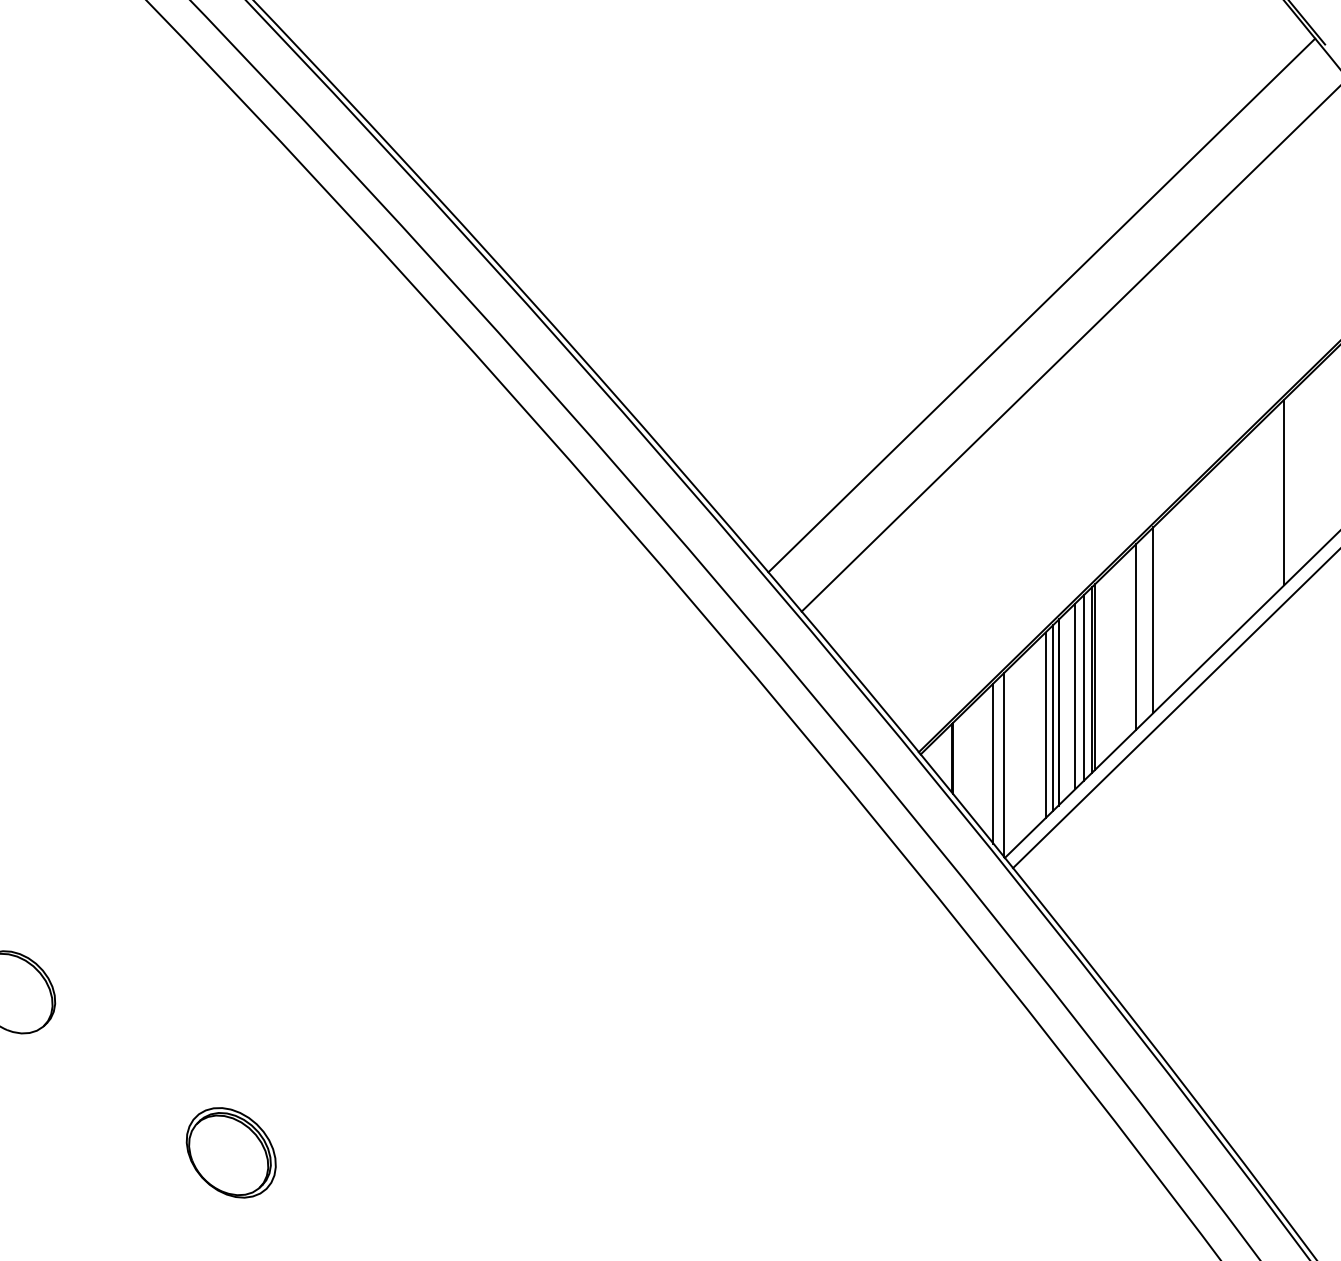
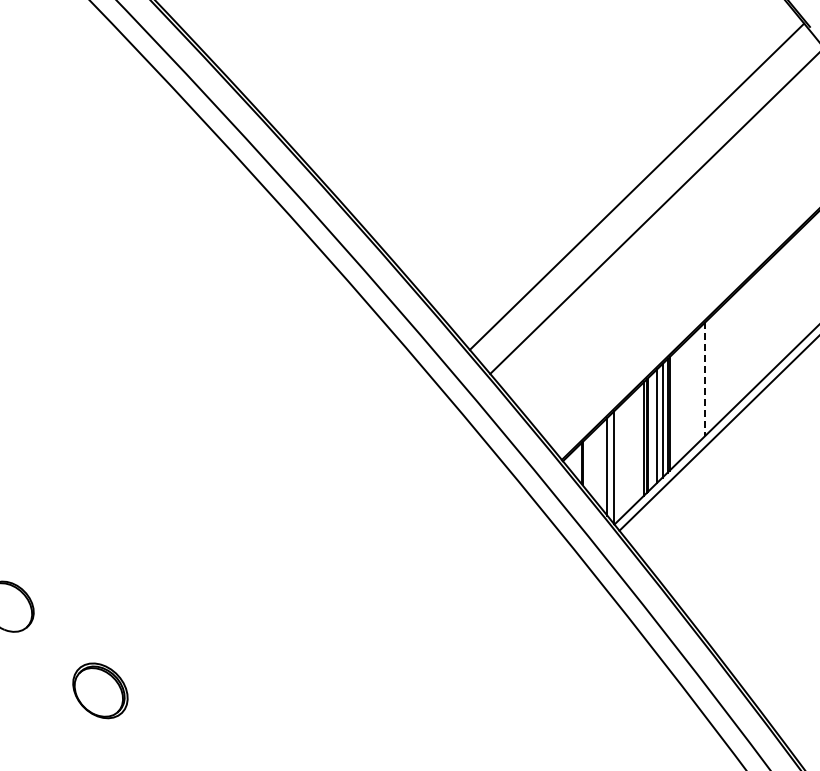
line: (1284, 491) -> (785, 300), removed
line: (1153, 620) -> (705, 379), solid -> dashed
line: (1135, 637) -> (694, 389), removed
line: (1045, 725) -> (639, 443), removed
part: (231, 1152) -> (100, 690), moved

